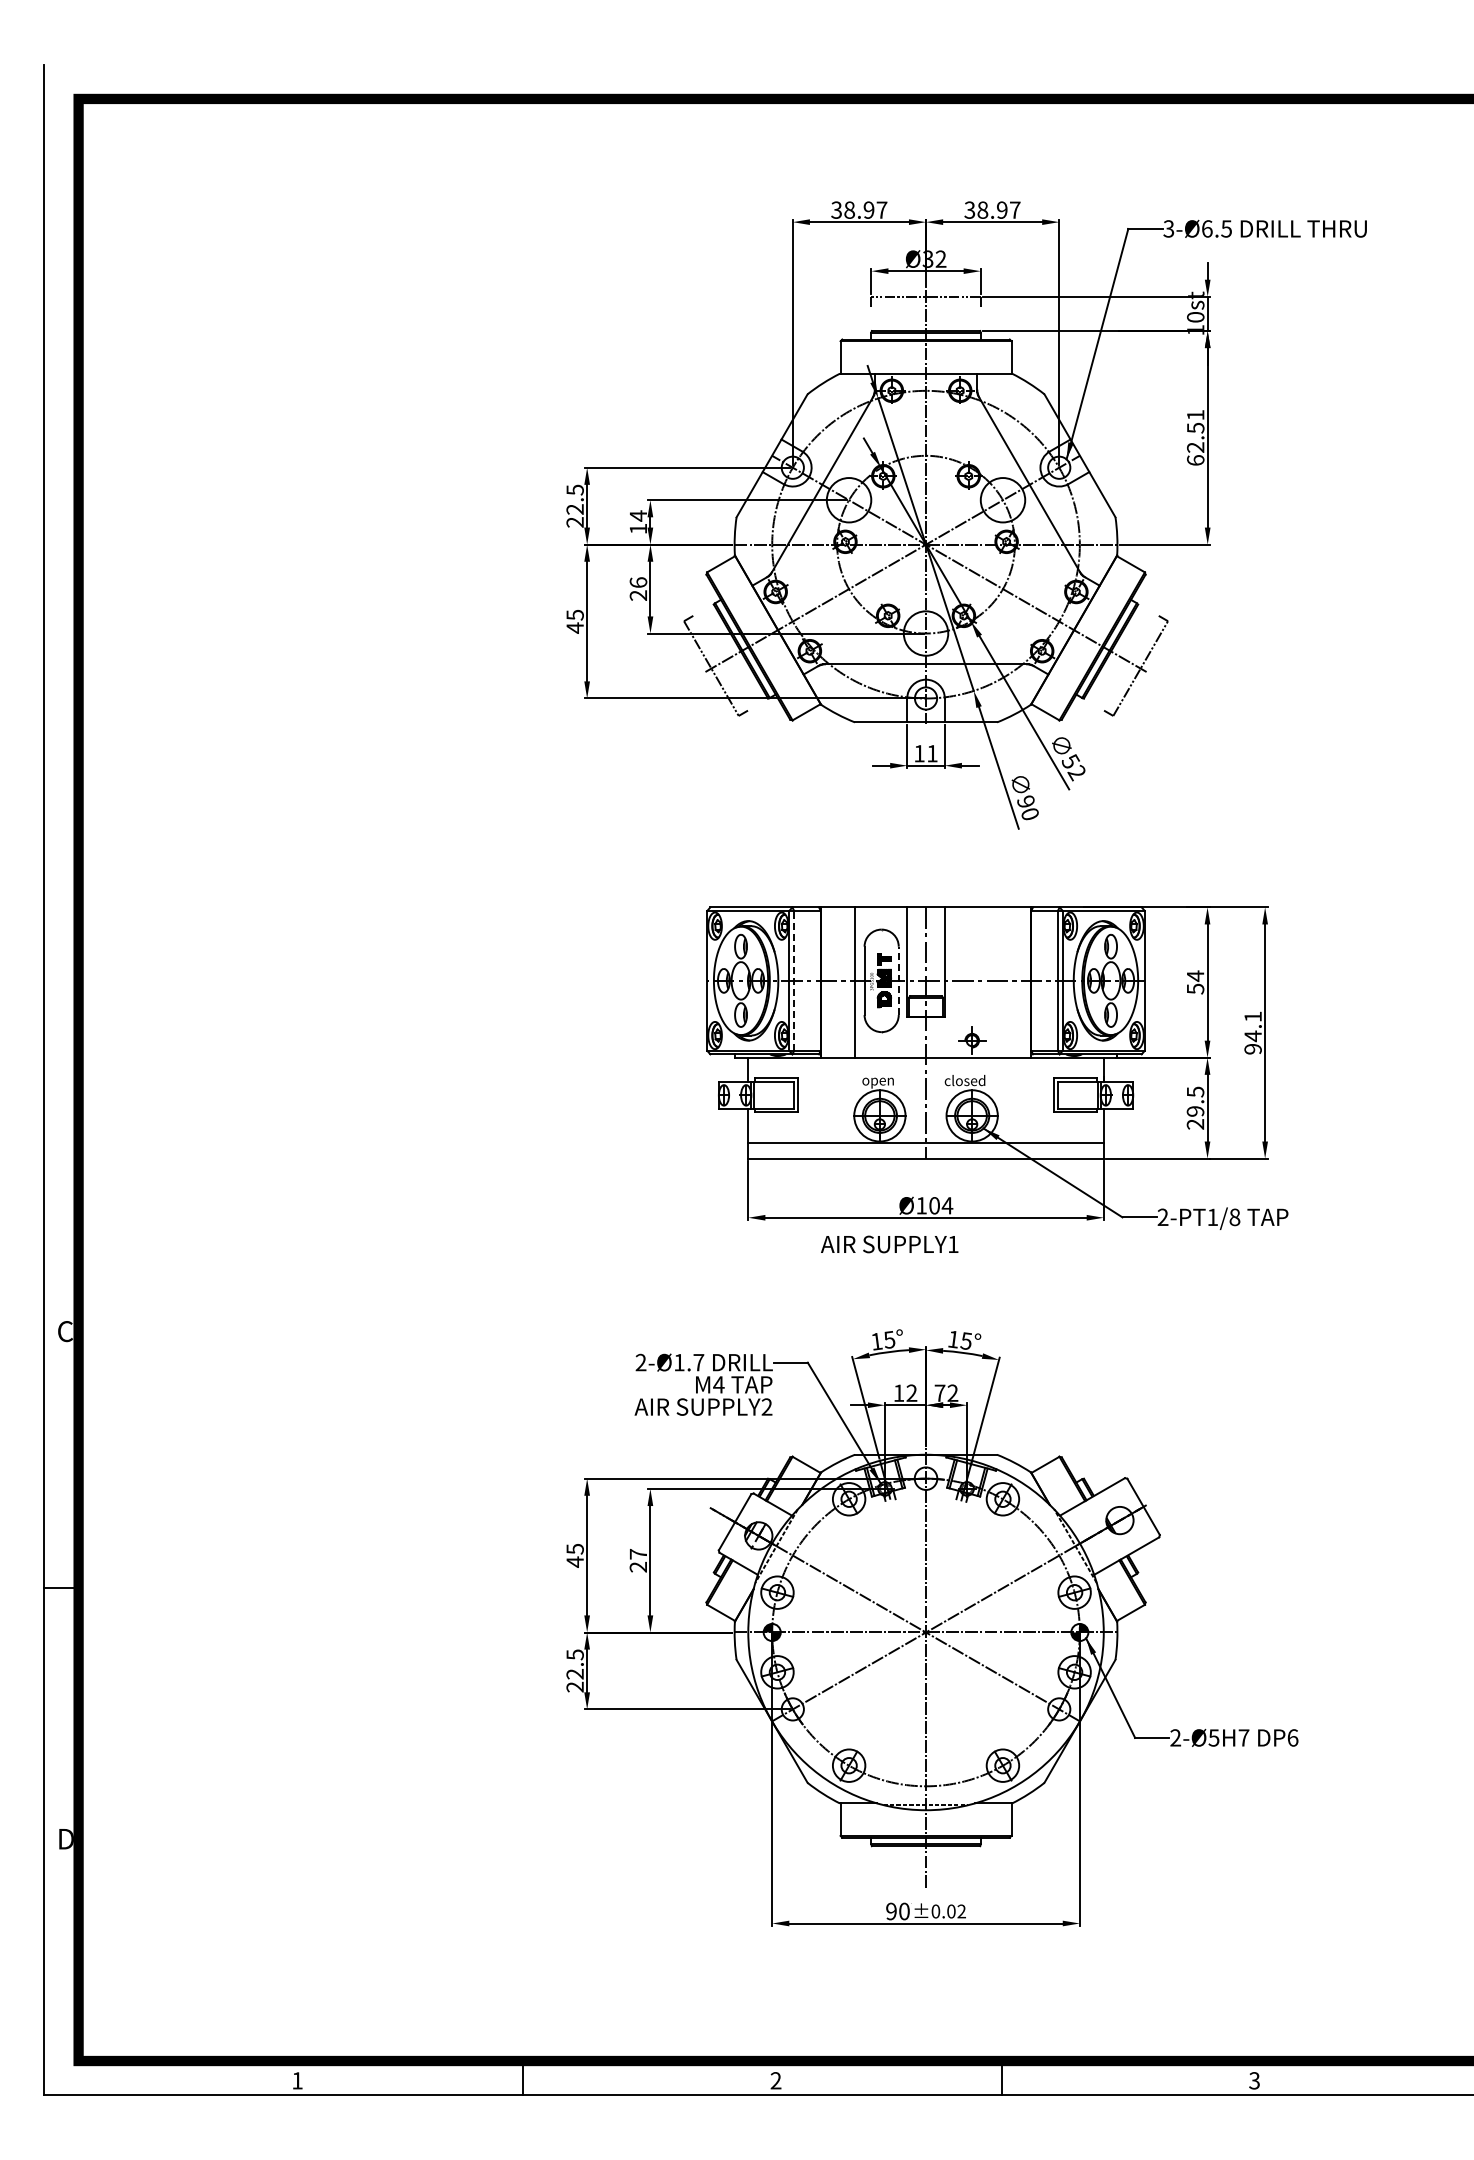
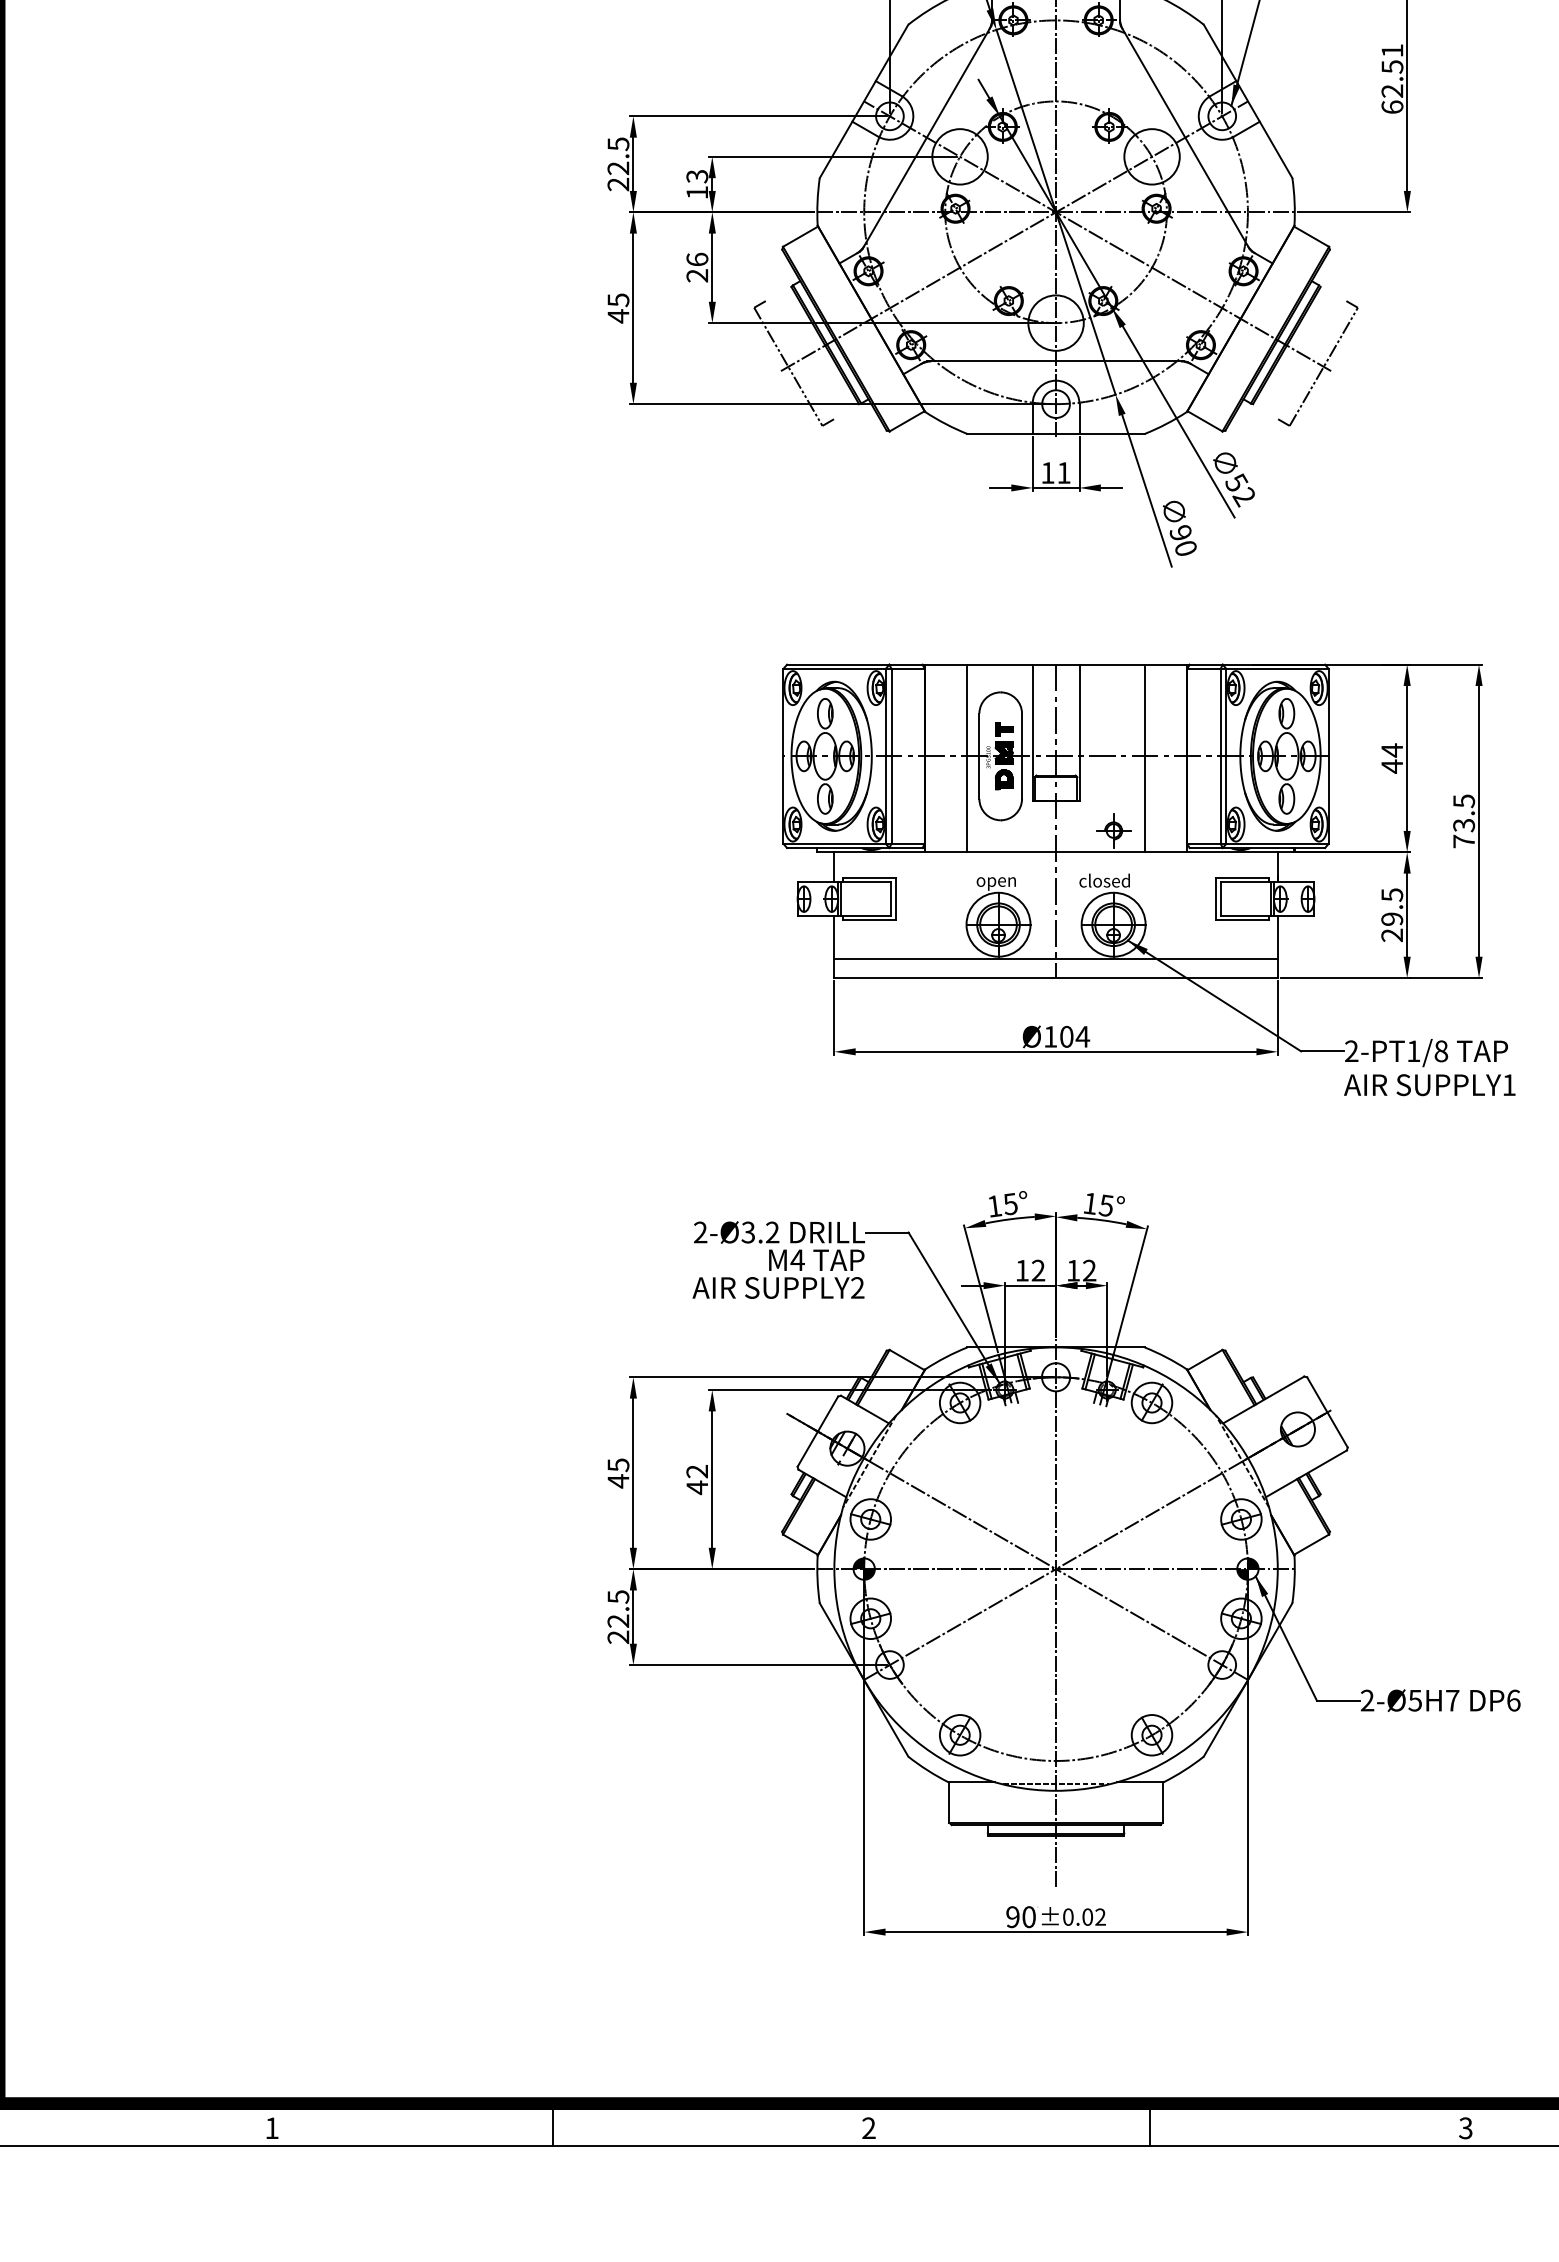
text: (638, 515) -> (697, 175), 14 -> 13
line: (794, 980) -> (892, 755), dashed -> solid
line: (898, 980) -> (1021, 755), dashed -> solid
line: (997, 982) -> (1145, 758), added
text: (1195, 988) -> (1392, 765), 54 -> 44
text: (1252, 1032) -> (1463, 820), 94.1 -> 73.5
text: (889, 1244) -> (1429, 1085), moved
text: (689, 1362) -> (761, 1232), 2-Ø1.7 -> 2-Ø3.2
text: (939, 1392) -> (1072, 1269), 72 -> 12
text: (637, 1560) -> (696, 1479), 27 -> 42

